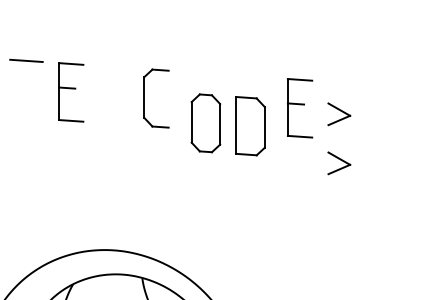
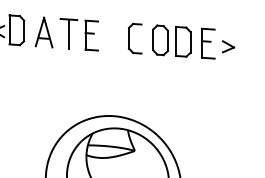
line: (25, 88) -> (68, 33), added
part: (227, 123) -> (171, 40), moved
part: (339, 162) -> (228, 71), removed

